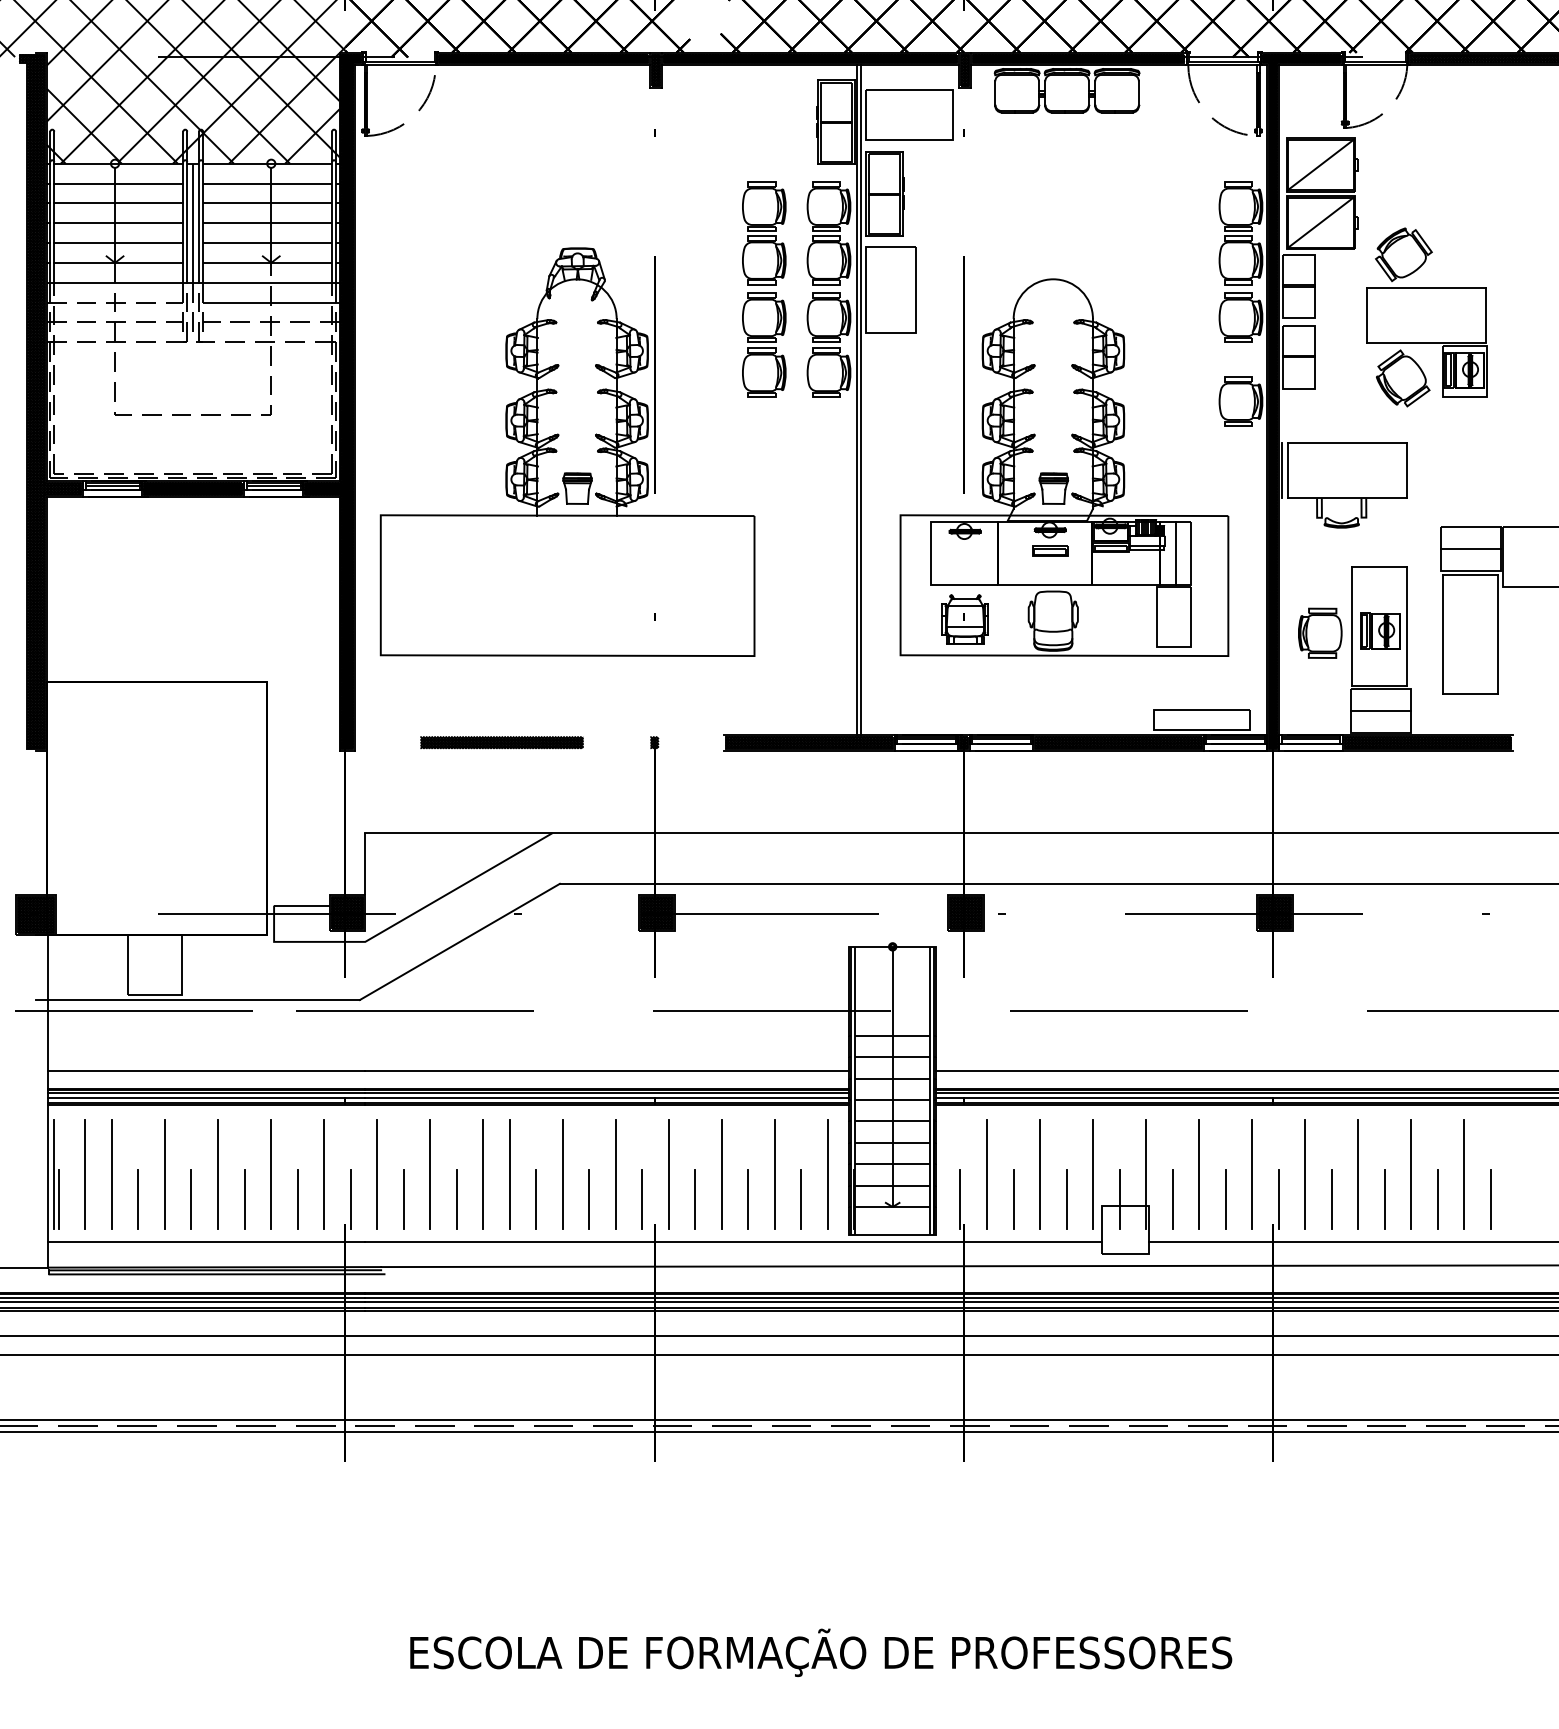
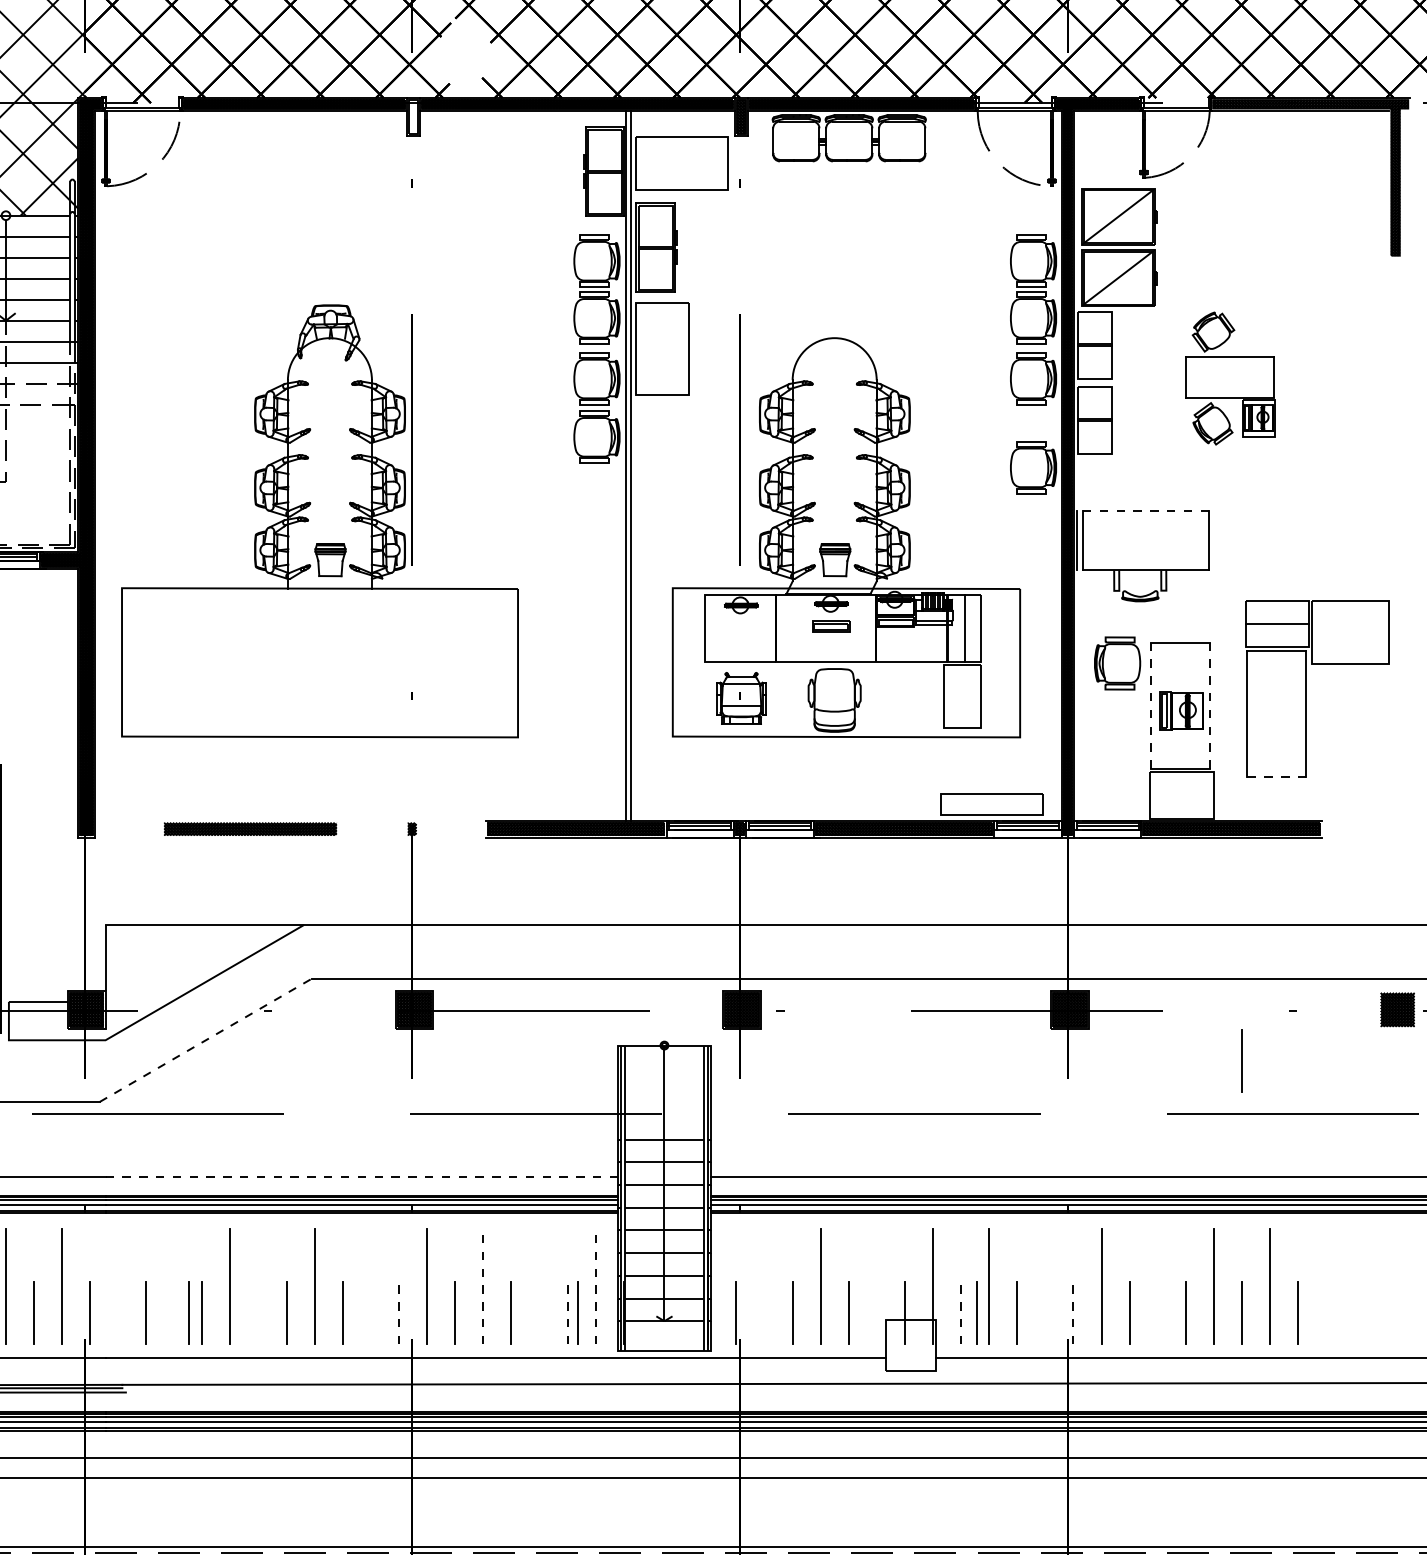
hatch: (655, 70) -> (413, 116), removed
part: (764, 289) -> (528, 348), removed
part: (1426, 317) -> (1230, 378), size x0.7
line: (1347, 442) -> (1146, 511), solid -> dashed
line: (1351, 625) -> (1150, 705), solid -> dashed
line: (1407, 626) -> (1210, 706), solid -> dashed
part: (1320, 632) -> (1117, 662), moved
line: (1470, 693) -> (1276, 777), solid -> dashed
line: (1380, 711) -> (1181, 796), removed
line: (459, 941) -> (205, 1039), solid -> dashed
line: (1437, 961) -> (1241, 1061), added
line: (607, 1071) -> (362, 1177), solid -> dashed
line: (377, 1173) -> (118, 1285), removed
line: (430, 1173) -> (174, 1285), removed
line: (615, 1173) -> (370, 1285), removed
line: (721, 1173) -> (483, 1285), solid -> dashed
line: (774, 1173) -> (539, 1285), removed
line: (827, 1173) -> (595, 1285), solid -> dashed
line: (986, 1173) -> (763, 1285), removed
line: (1093, 1173) -> (877, 1285), removed
line: (509, 1174) -> (258, 1286), removed
line: (1251, 1174) -> (1044, 1286), removed
line: (1357, 1174) -> (1157, 1286), removed
line: (443, 1199) -> (188, 1313), added
line: (642, 1199) -> (399, 1313), solid -> dashed
line: (801, 1199) -> (567, 1313), solid -> dashed
line: (810, 1199) -> (577, 1313), added
line: (1172, 1199) -> (960, 1313), solid -> dashed
line: (1187, 1199) -> (976, 1313), added
line: (1278, 1199) -> (1073, 1313), solid -> dashed

